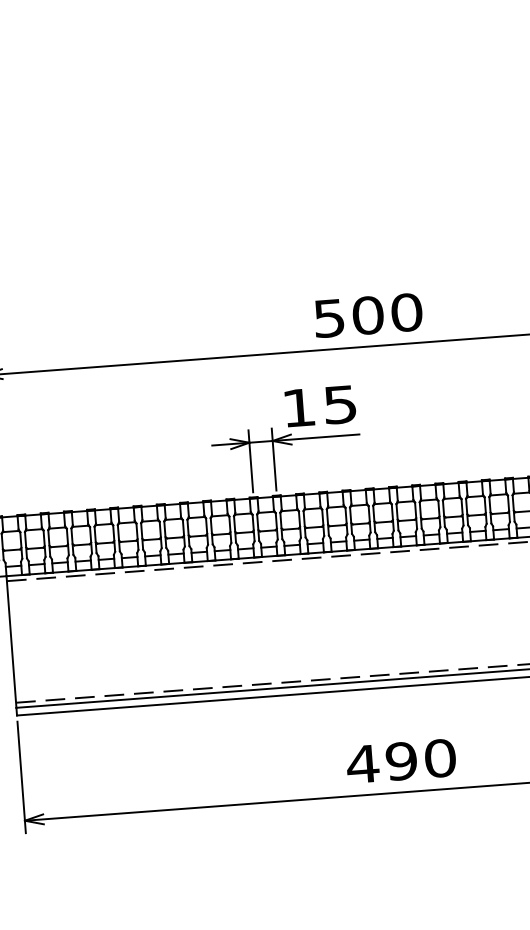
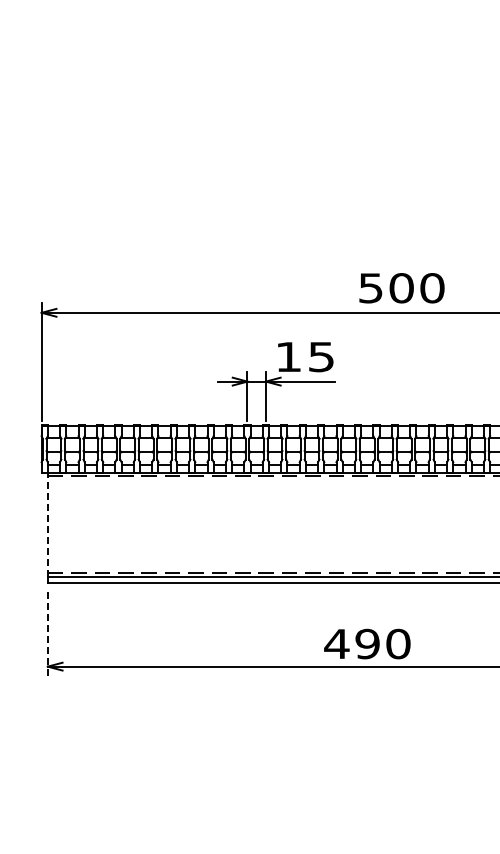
text: (367, 315) -> (401, 288), moved
line: (11, 641) -> (47, 524), solid -> dashed
text: (401, 760) -> (367, 643), moved
line: (21, 776) -> (47, 631), solid -> dashed

